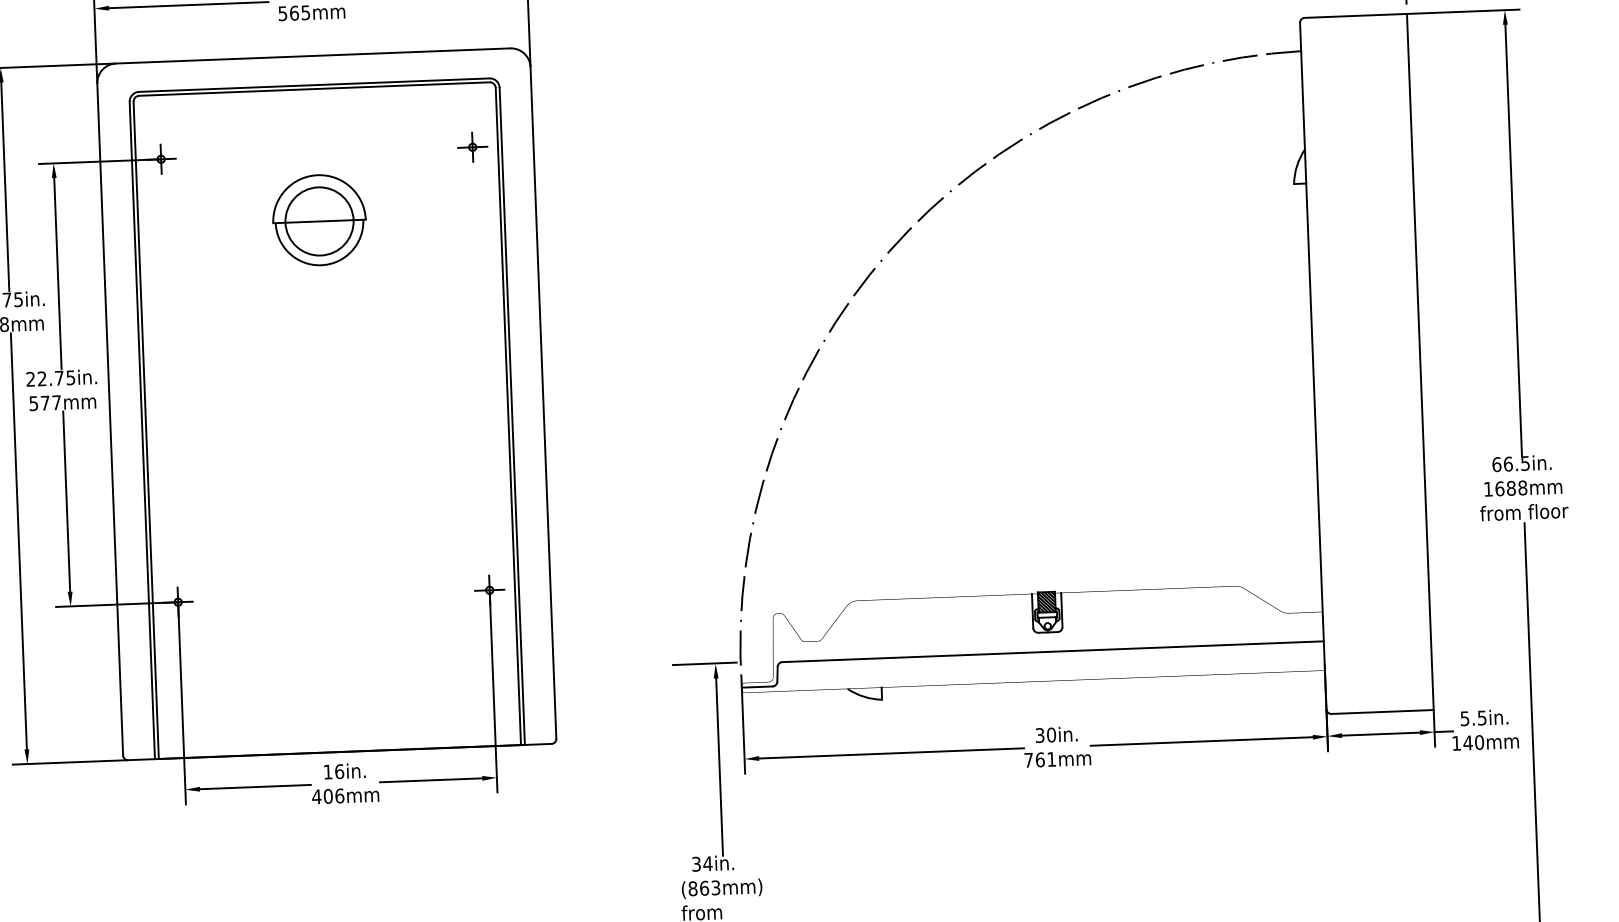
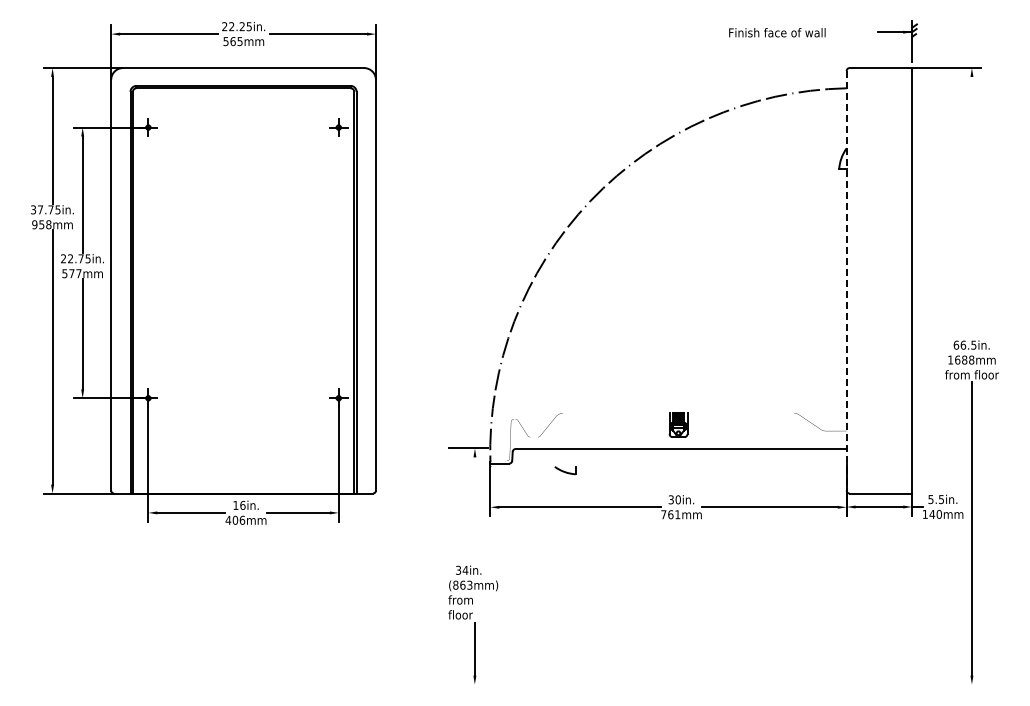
part: (319, 220) -> (243, 168), removed
line: (1512, 239) -> (971, 208), removed
line: (1312, 365) -> (846, 280), solid -> dashed
line: (718, 766) -> (474, 511), removed

